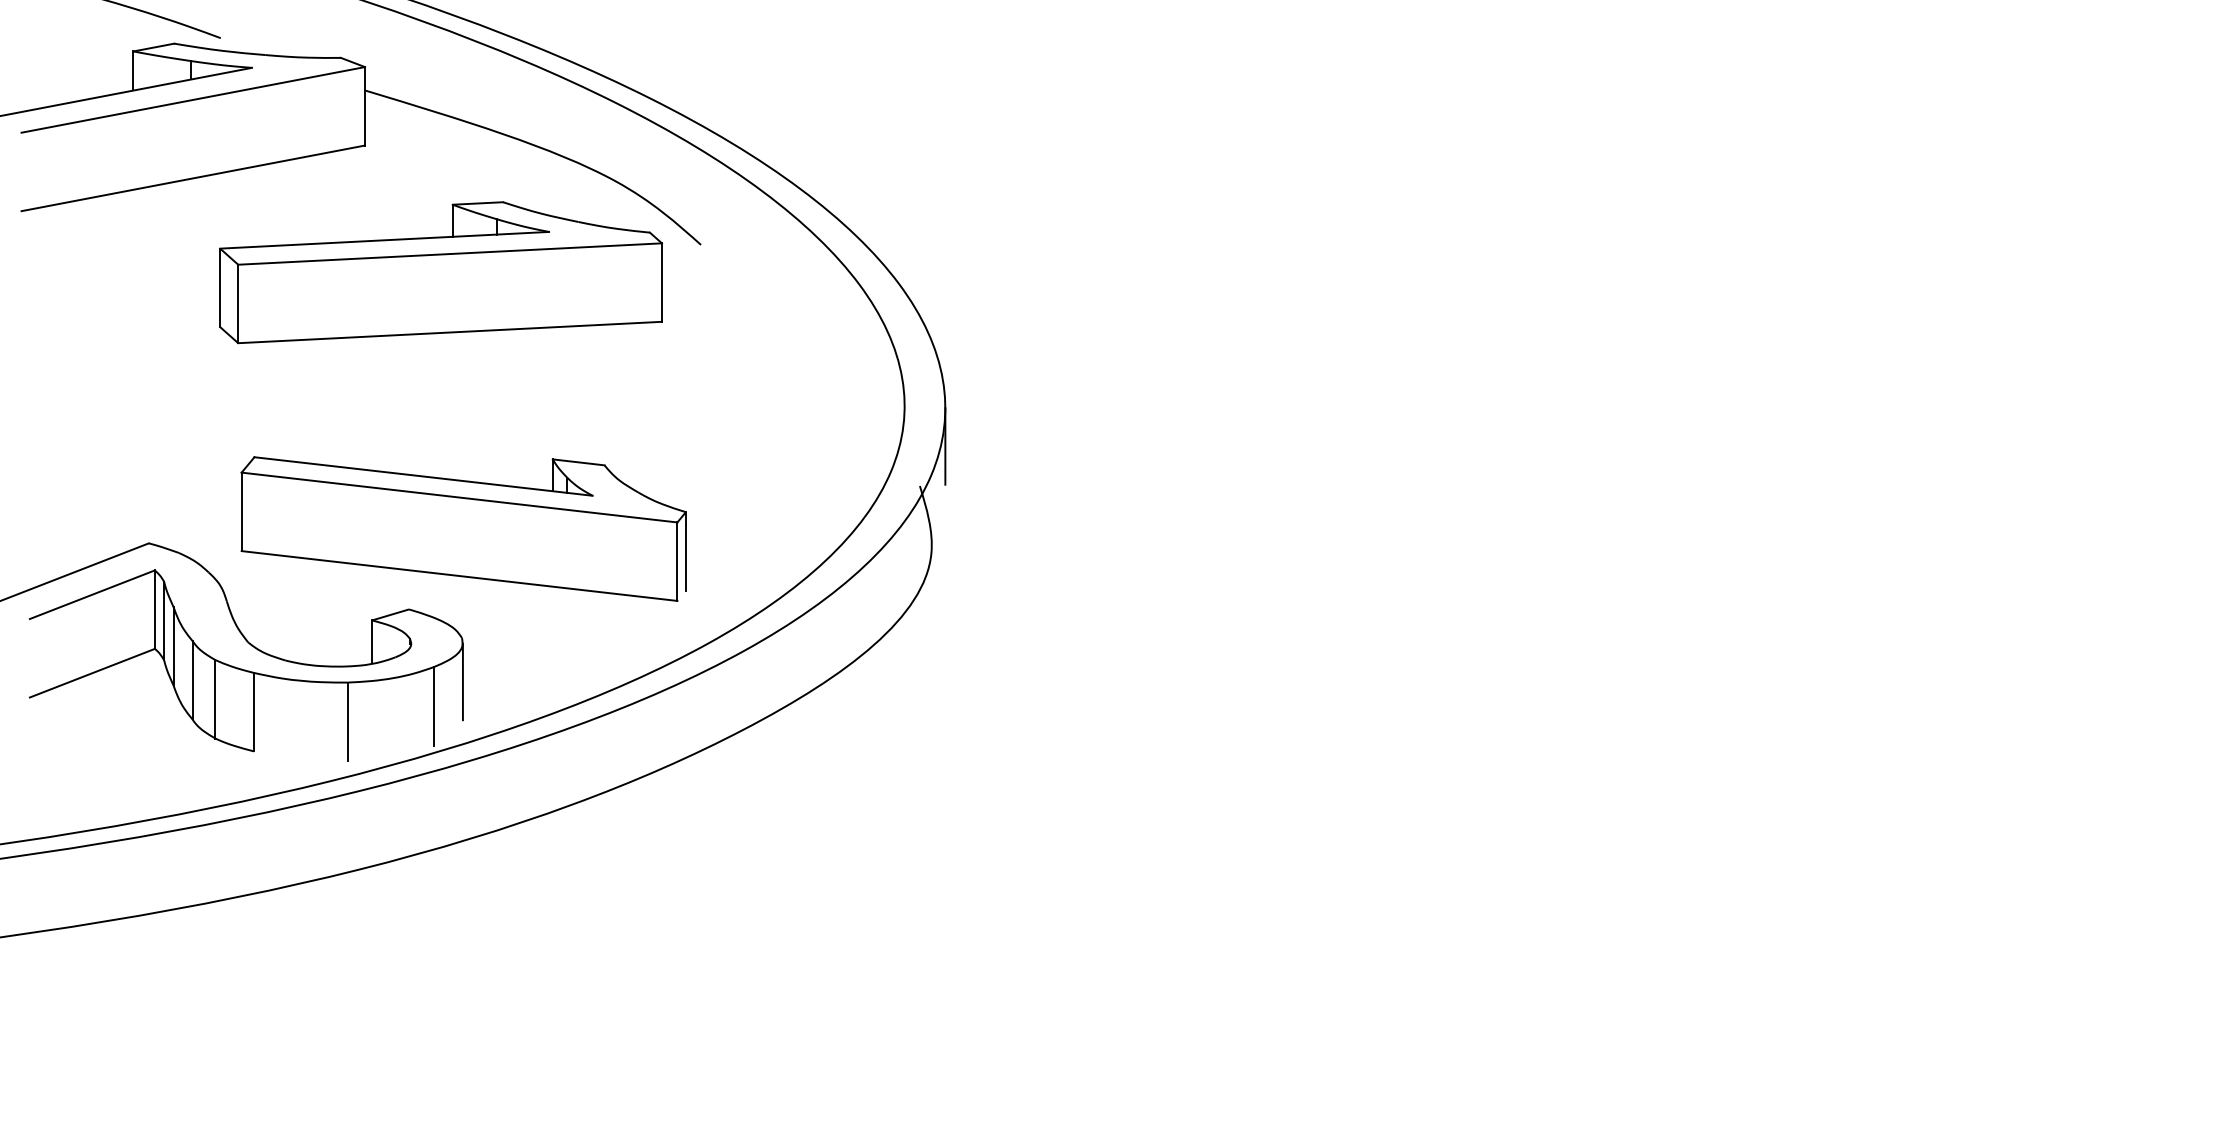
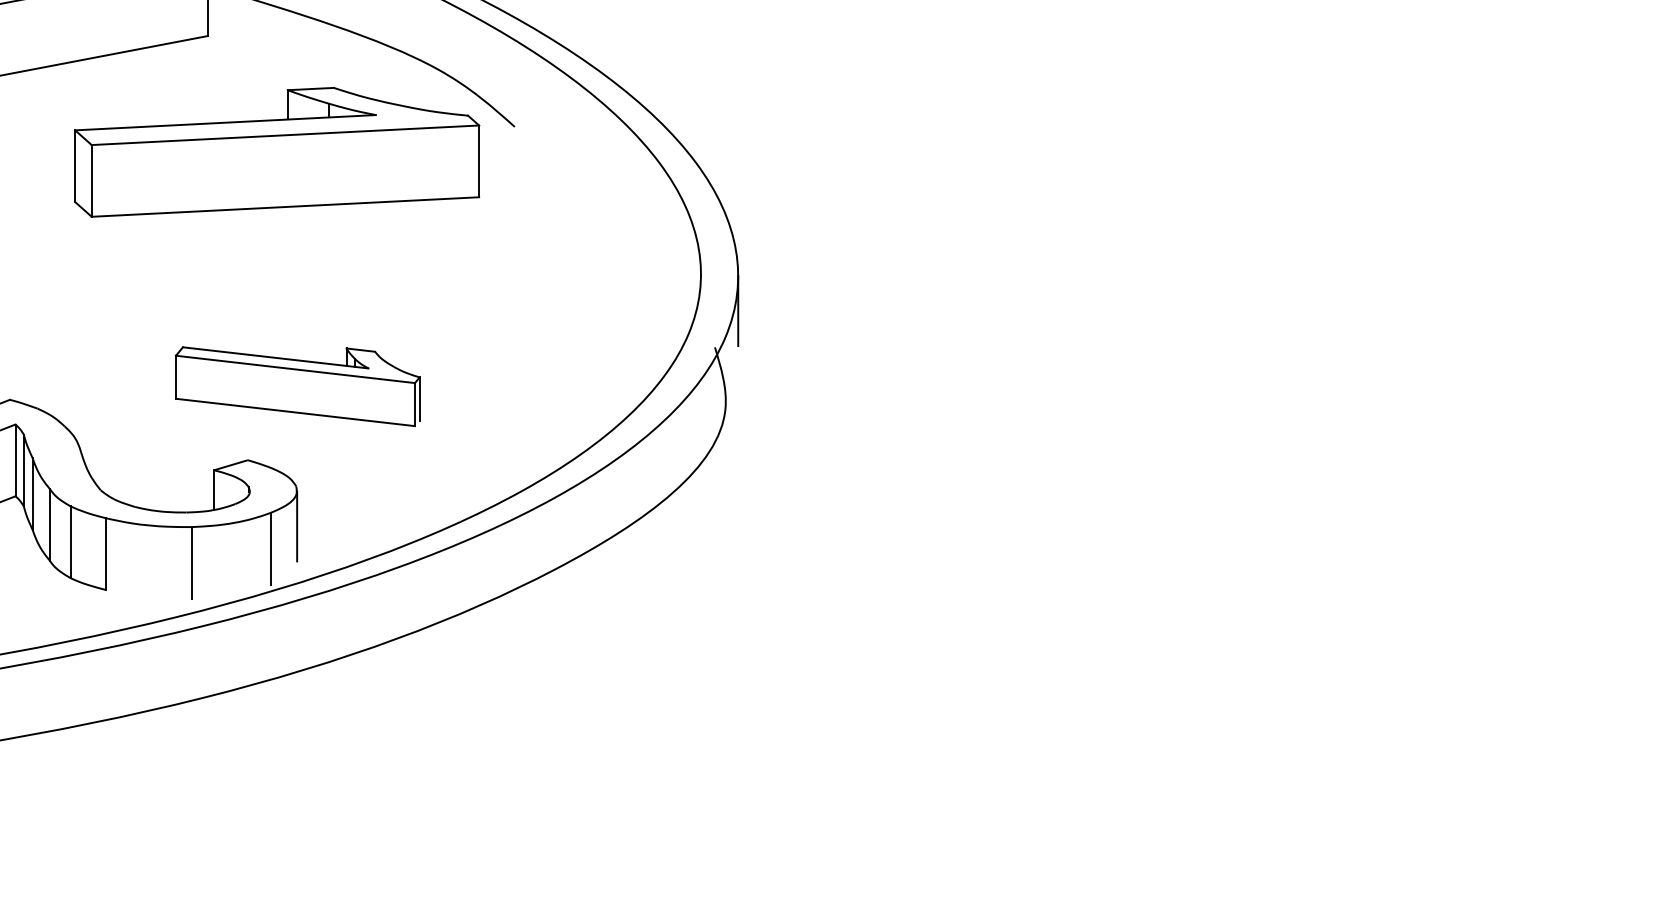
part: (463, 528) -> (297, 386), size x0.6

